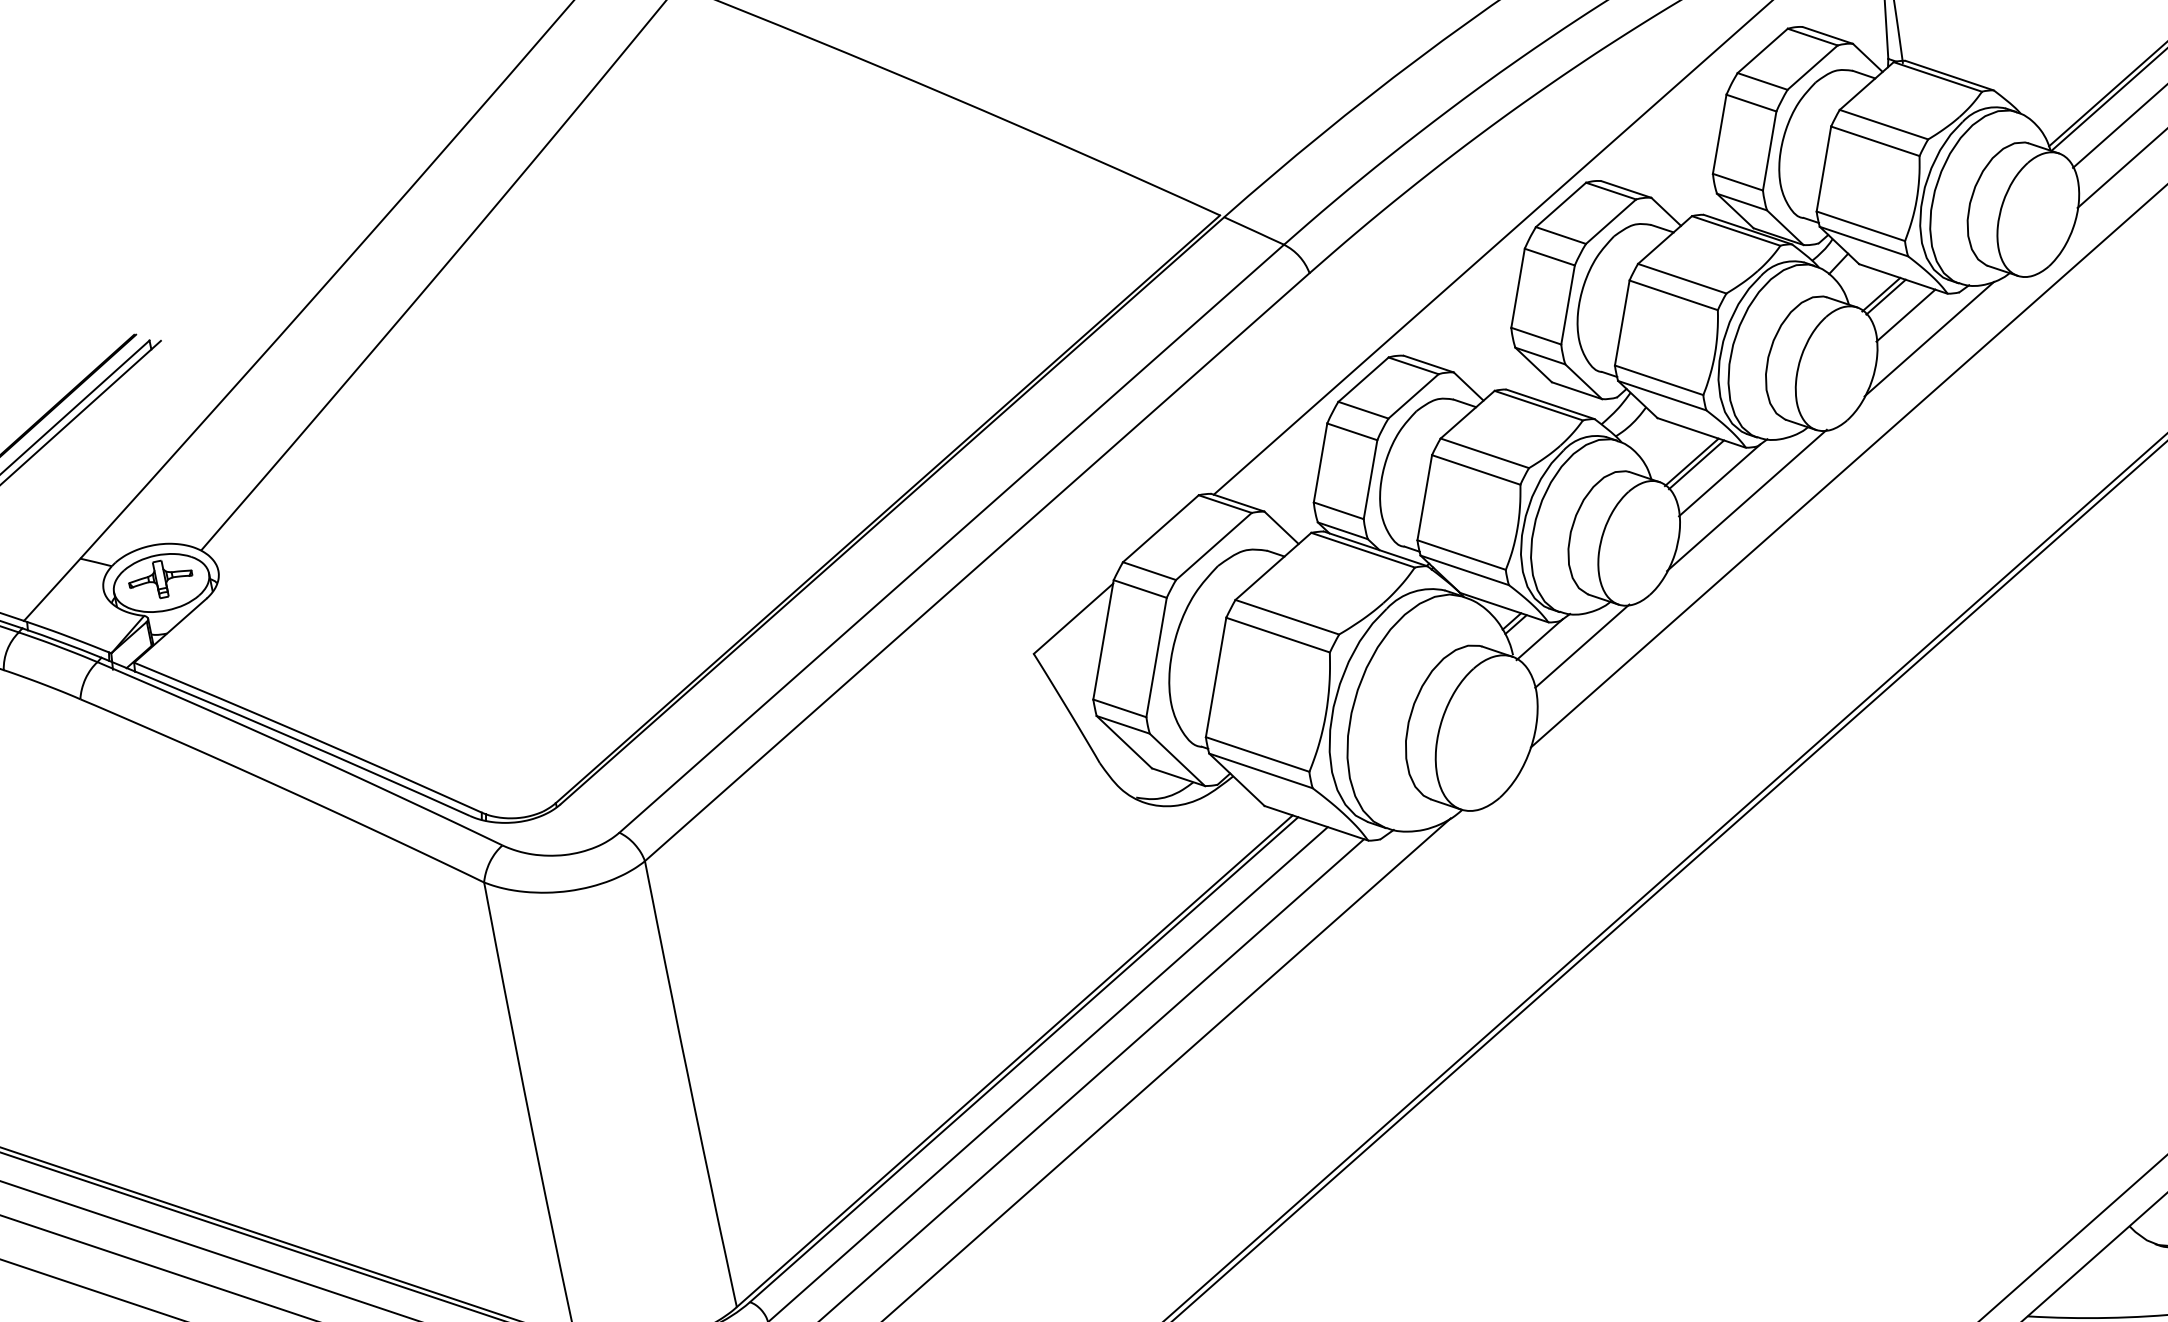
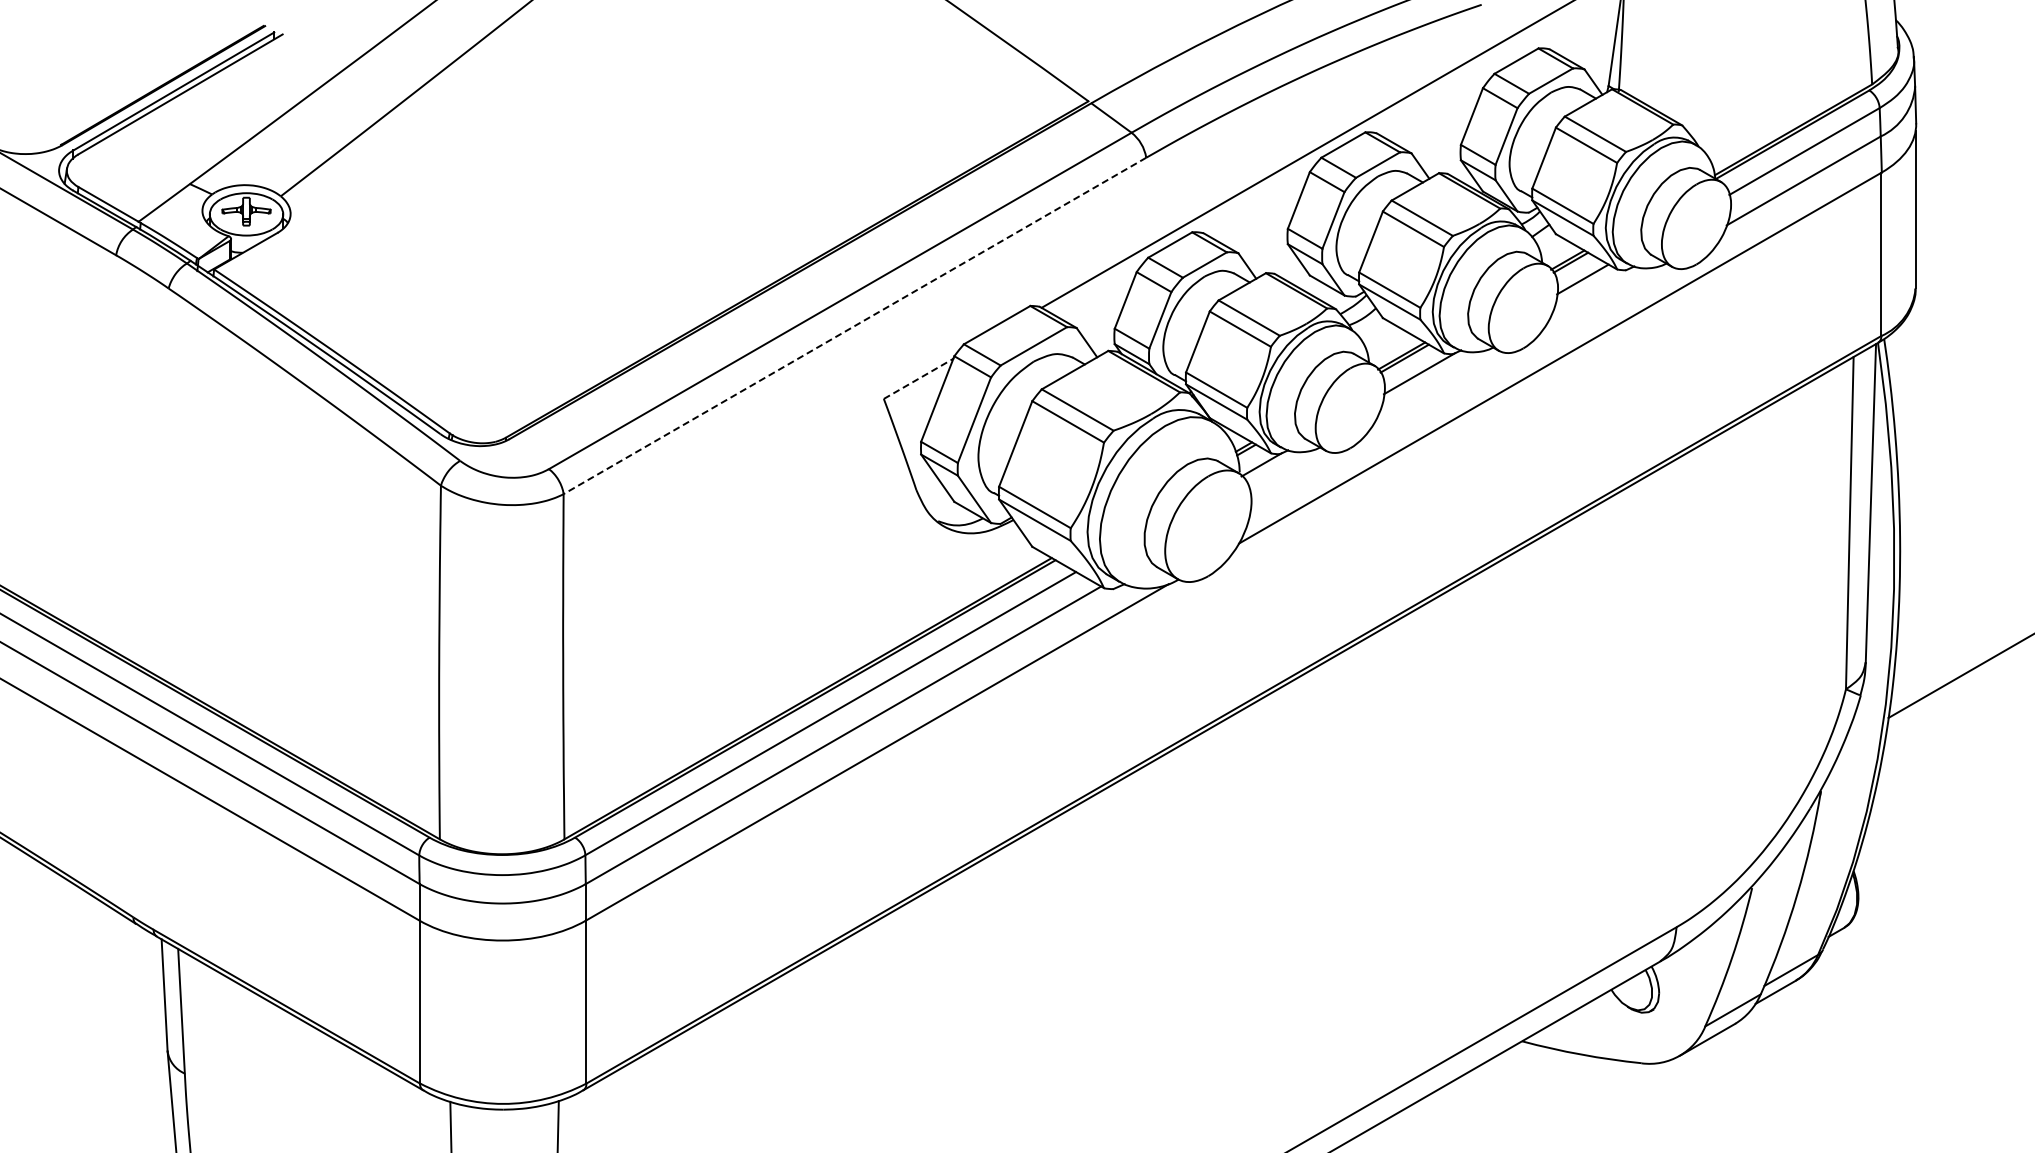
line: (1929, 339) -> (1596, 300), removed
line: (1746, 500) -> (1436, 392), removed
line: (976, 568) -> (854, 326), solid -> dashed
line: (1074, 618) -> (919, 378), solid -> dashed
line: (1582, 645) -> (1292, 475), removed

